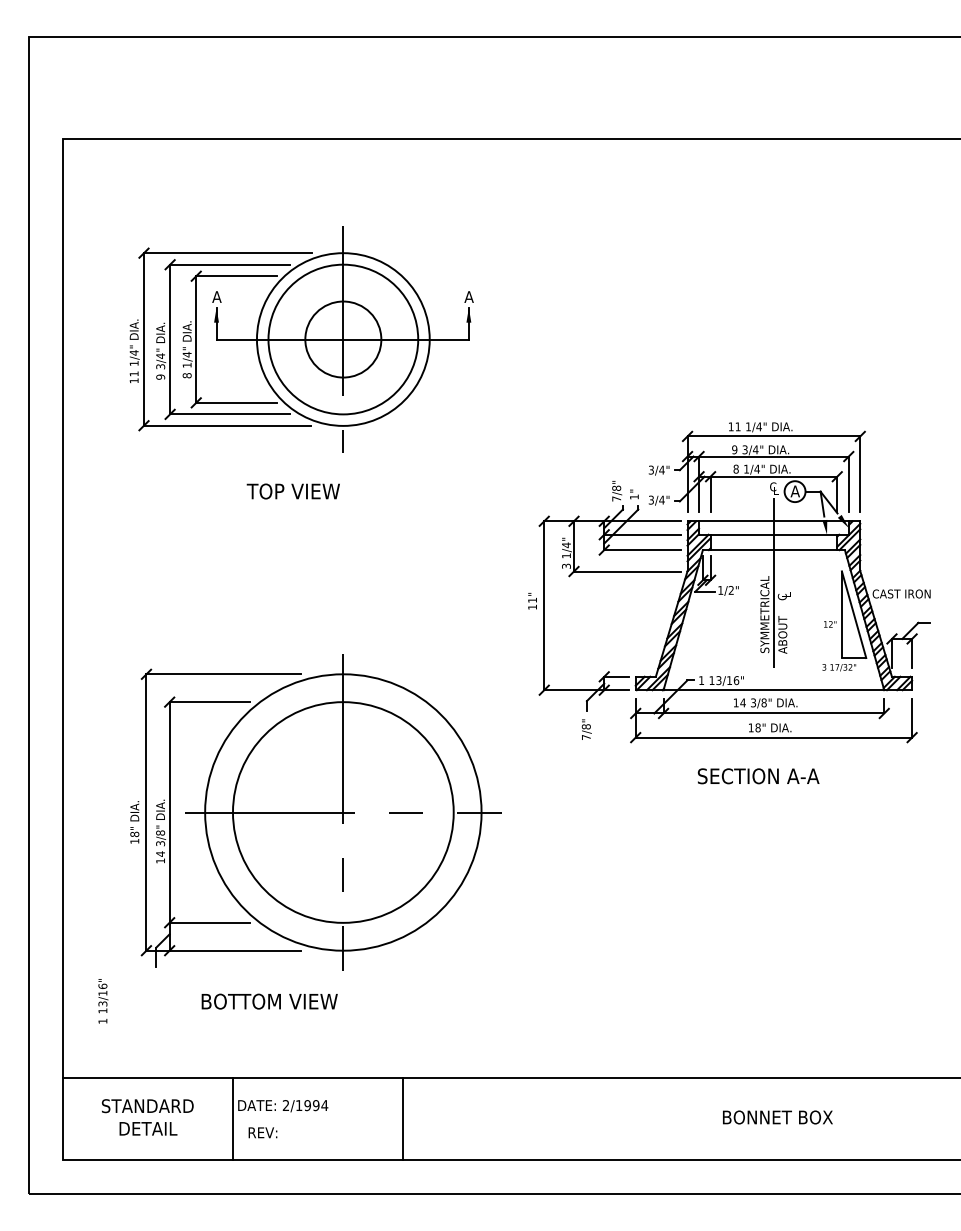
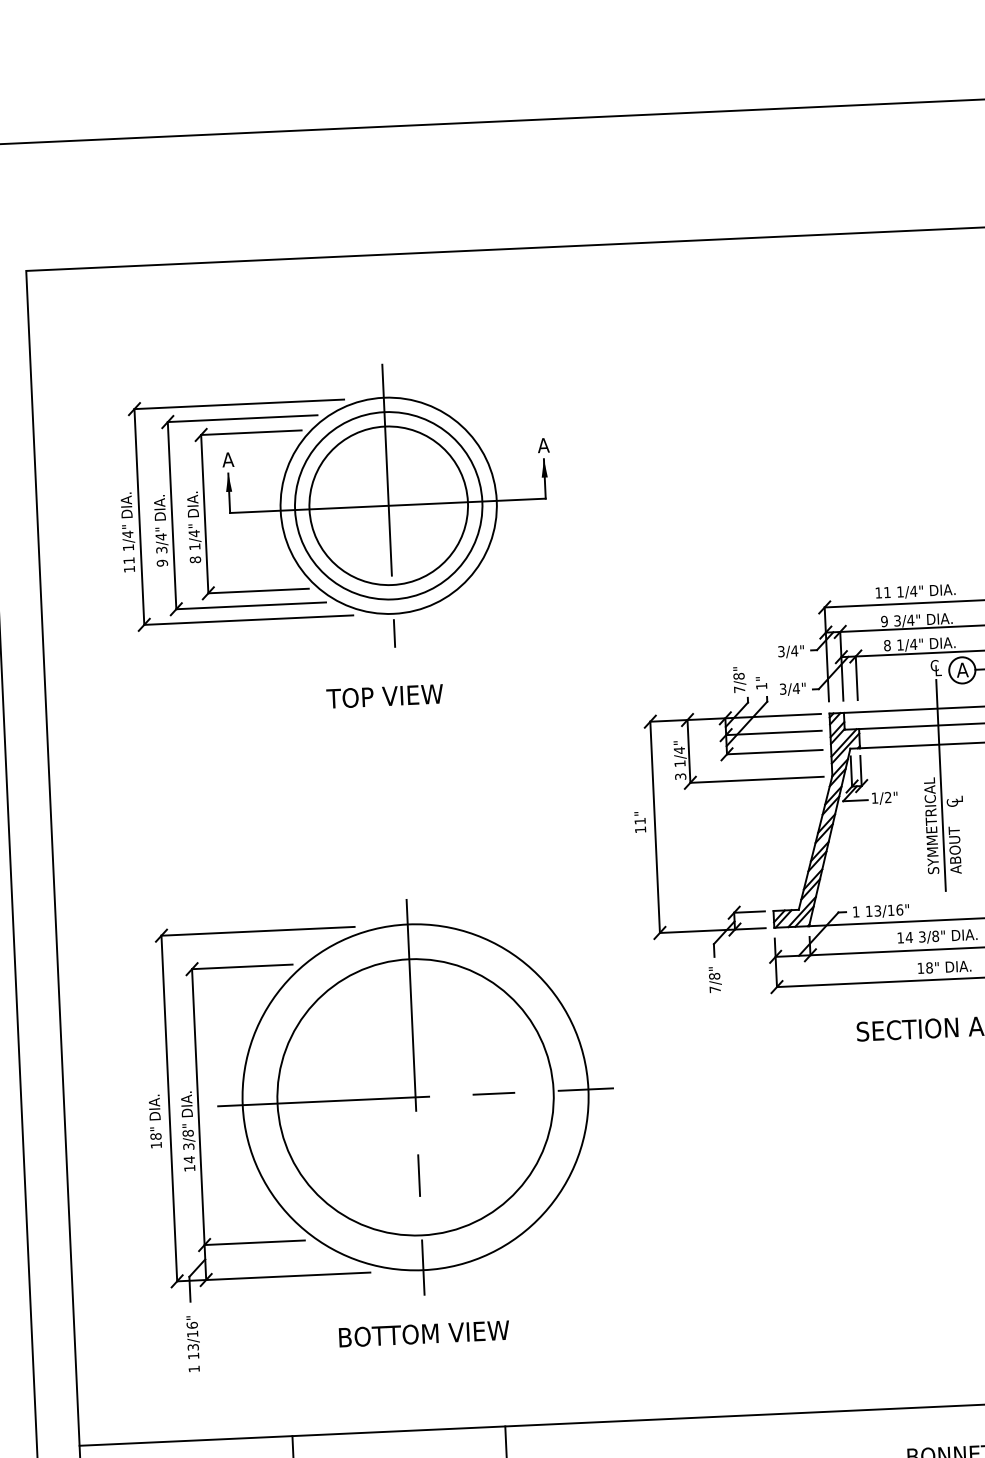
circle: (343, 339) -> (388, 505), size x1.67
text: (292, 491) -> (383, 696), moved
text: (103, 1001) -> (193, 1344), moved
text: (269, 1001) -> (424, 1333), moved

